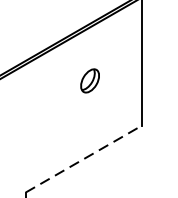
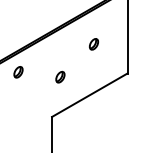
part: (89, 81) -> (93, 44), size x0.71
part: (38, 130) -> (60, 76), added
line: (83, 159) -> (89, 95), dashed -> solid

